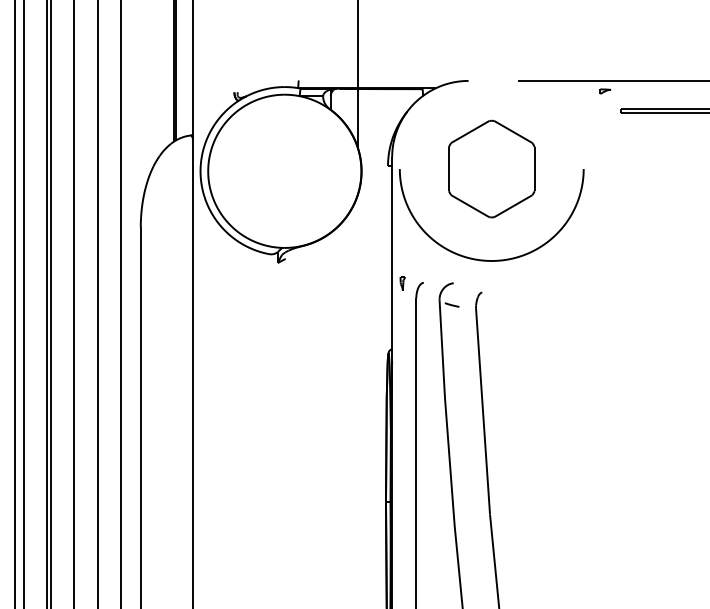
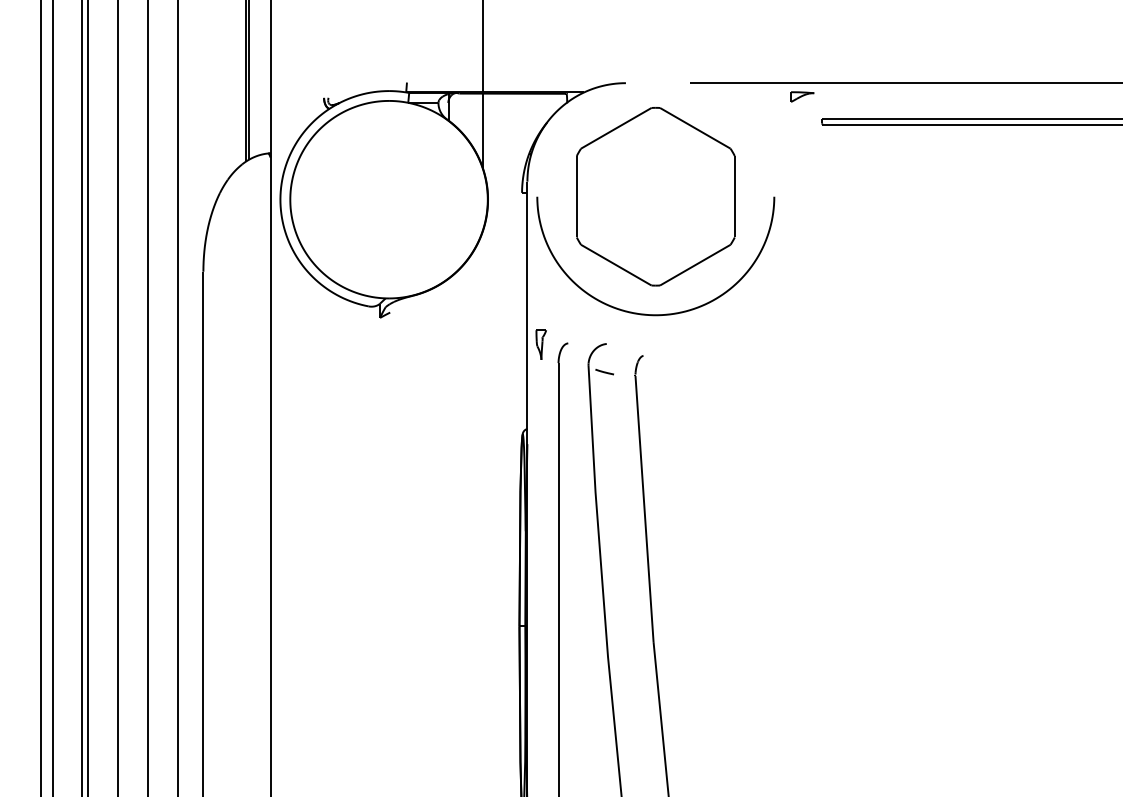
part: (605, 91) -> (802, 96), size x1.67
part: (491, 168) -> (655, 196), size x1.43
part: (402, 283) -> (540, 344), size x1.67

